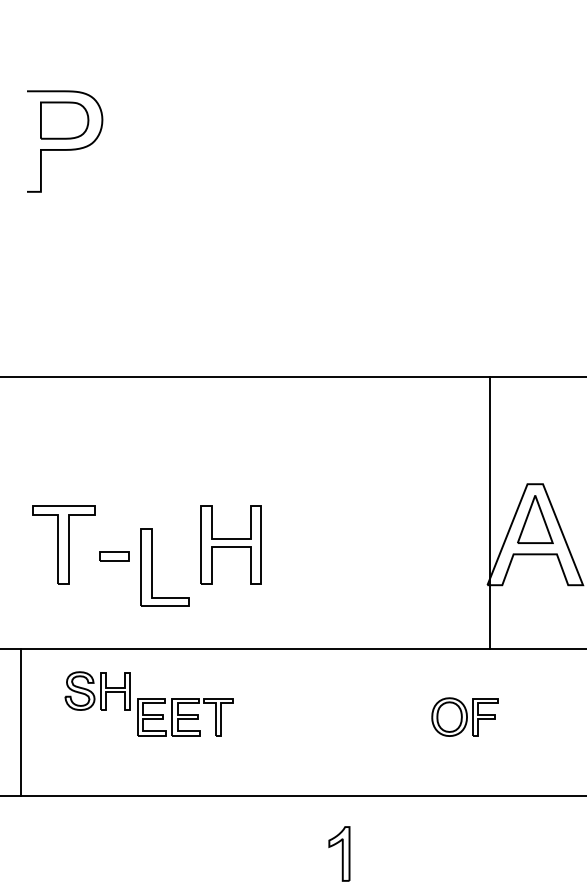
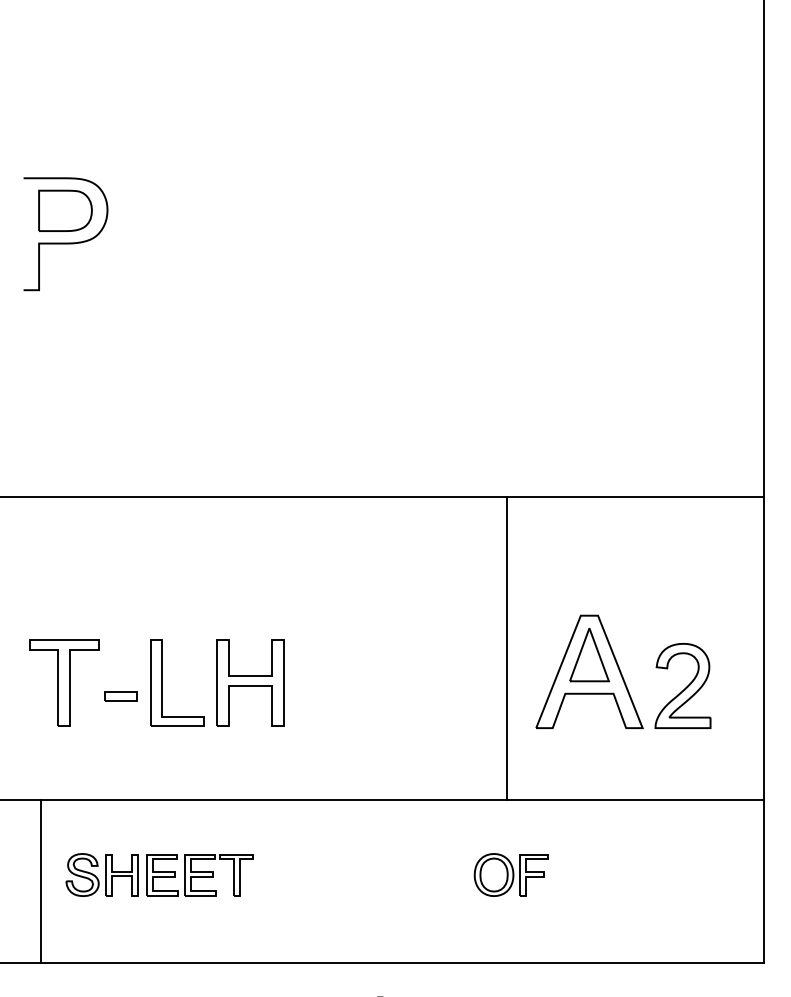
line: (490, 512) -> (507, 647), moved
part: (151, 566) -> (162, 682), moved
part: (97, 690) -> (101, 874), moved
line: (21, 722) -> (41, 880), moved

